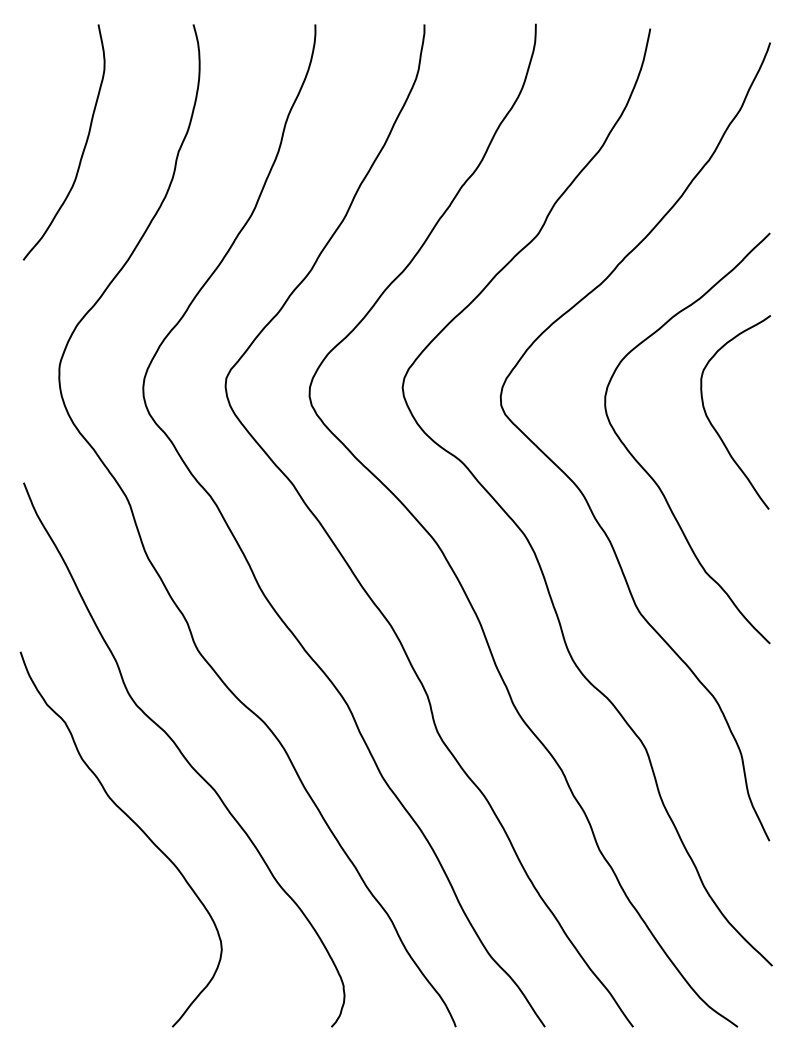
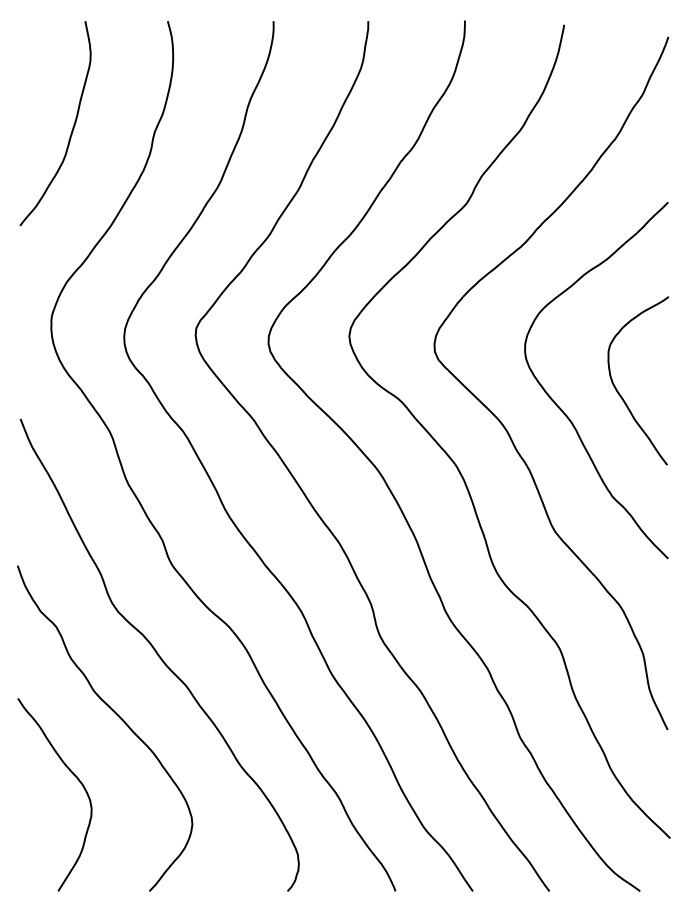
curve: (713, 425) -> (619, 392), moved
curve: (84, 893) -> (73, 775), added

